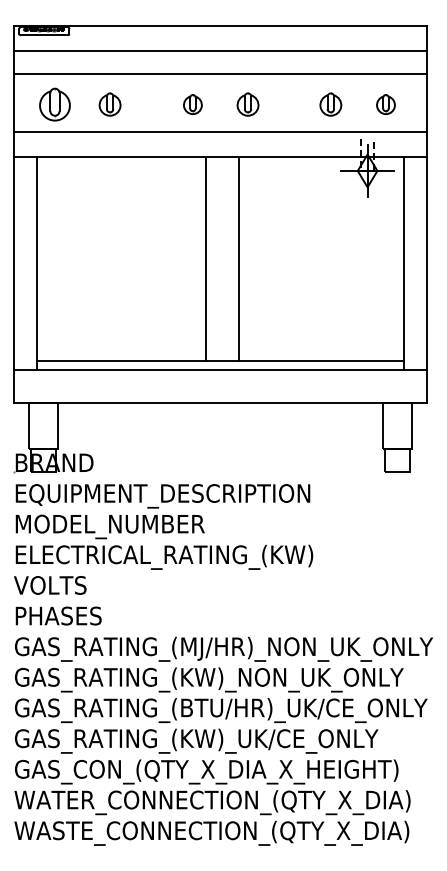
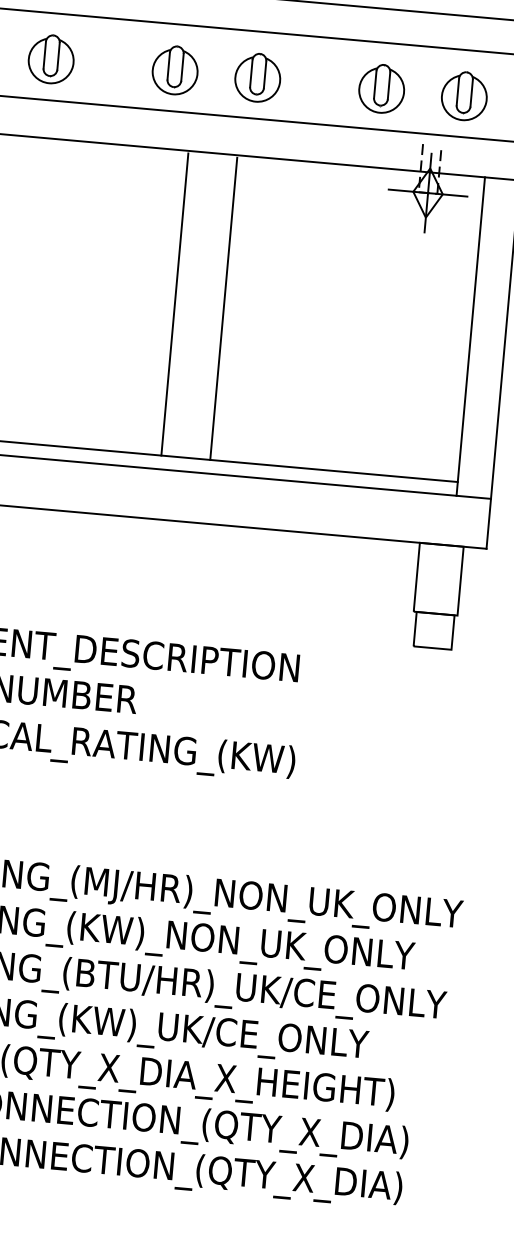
part: (109, 104) -> (50, 59), size x1.43
part: (192, 104) -> (174, 70), size x1.67
part: (247, 104) -> (257, 77), size x1.43
part: (330, 104) -> (381, 88), size x1.43
part: (385, 104) -> (463, 95), size x1.67

